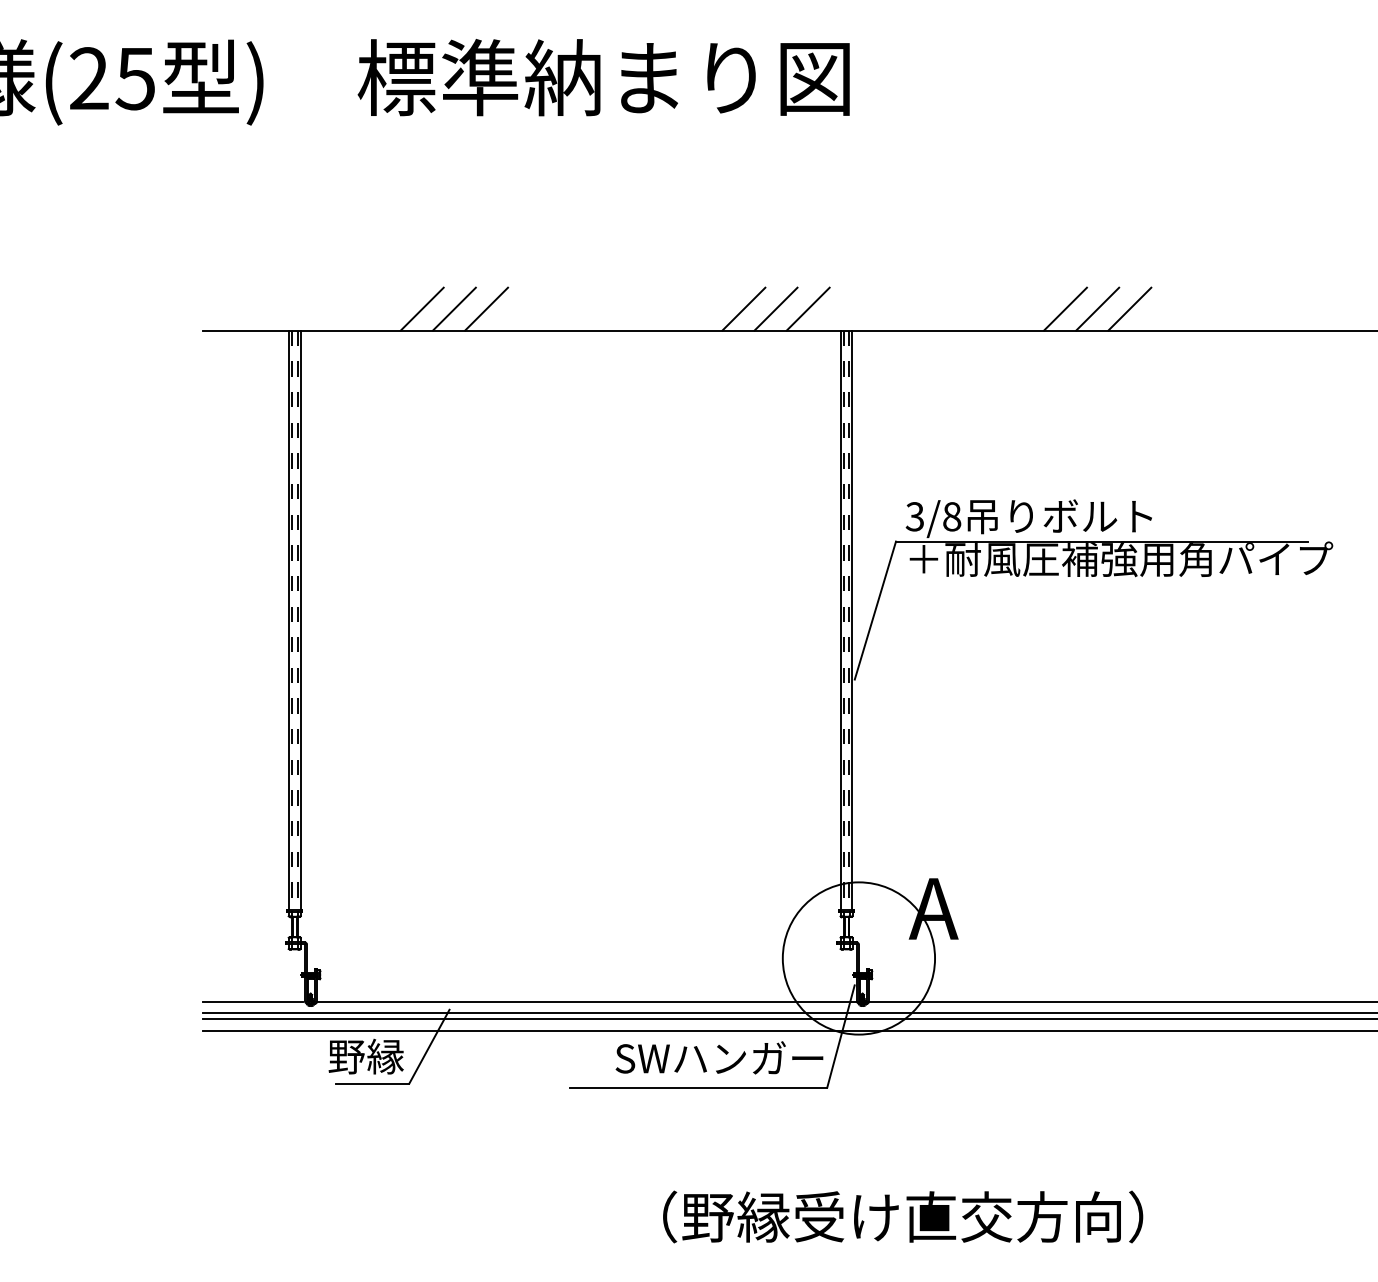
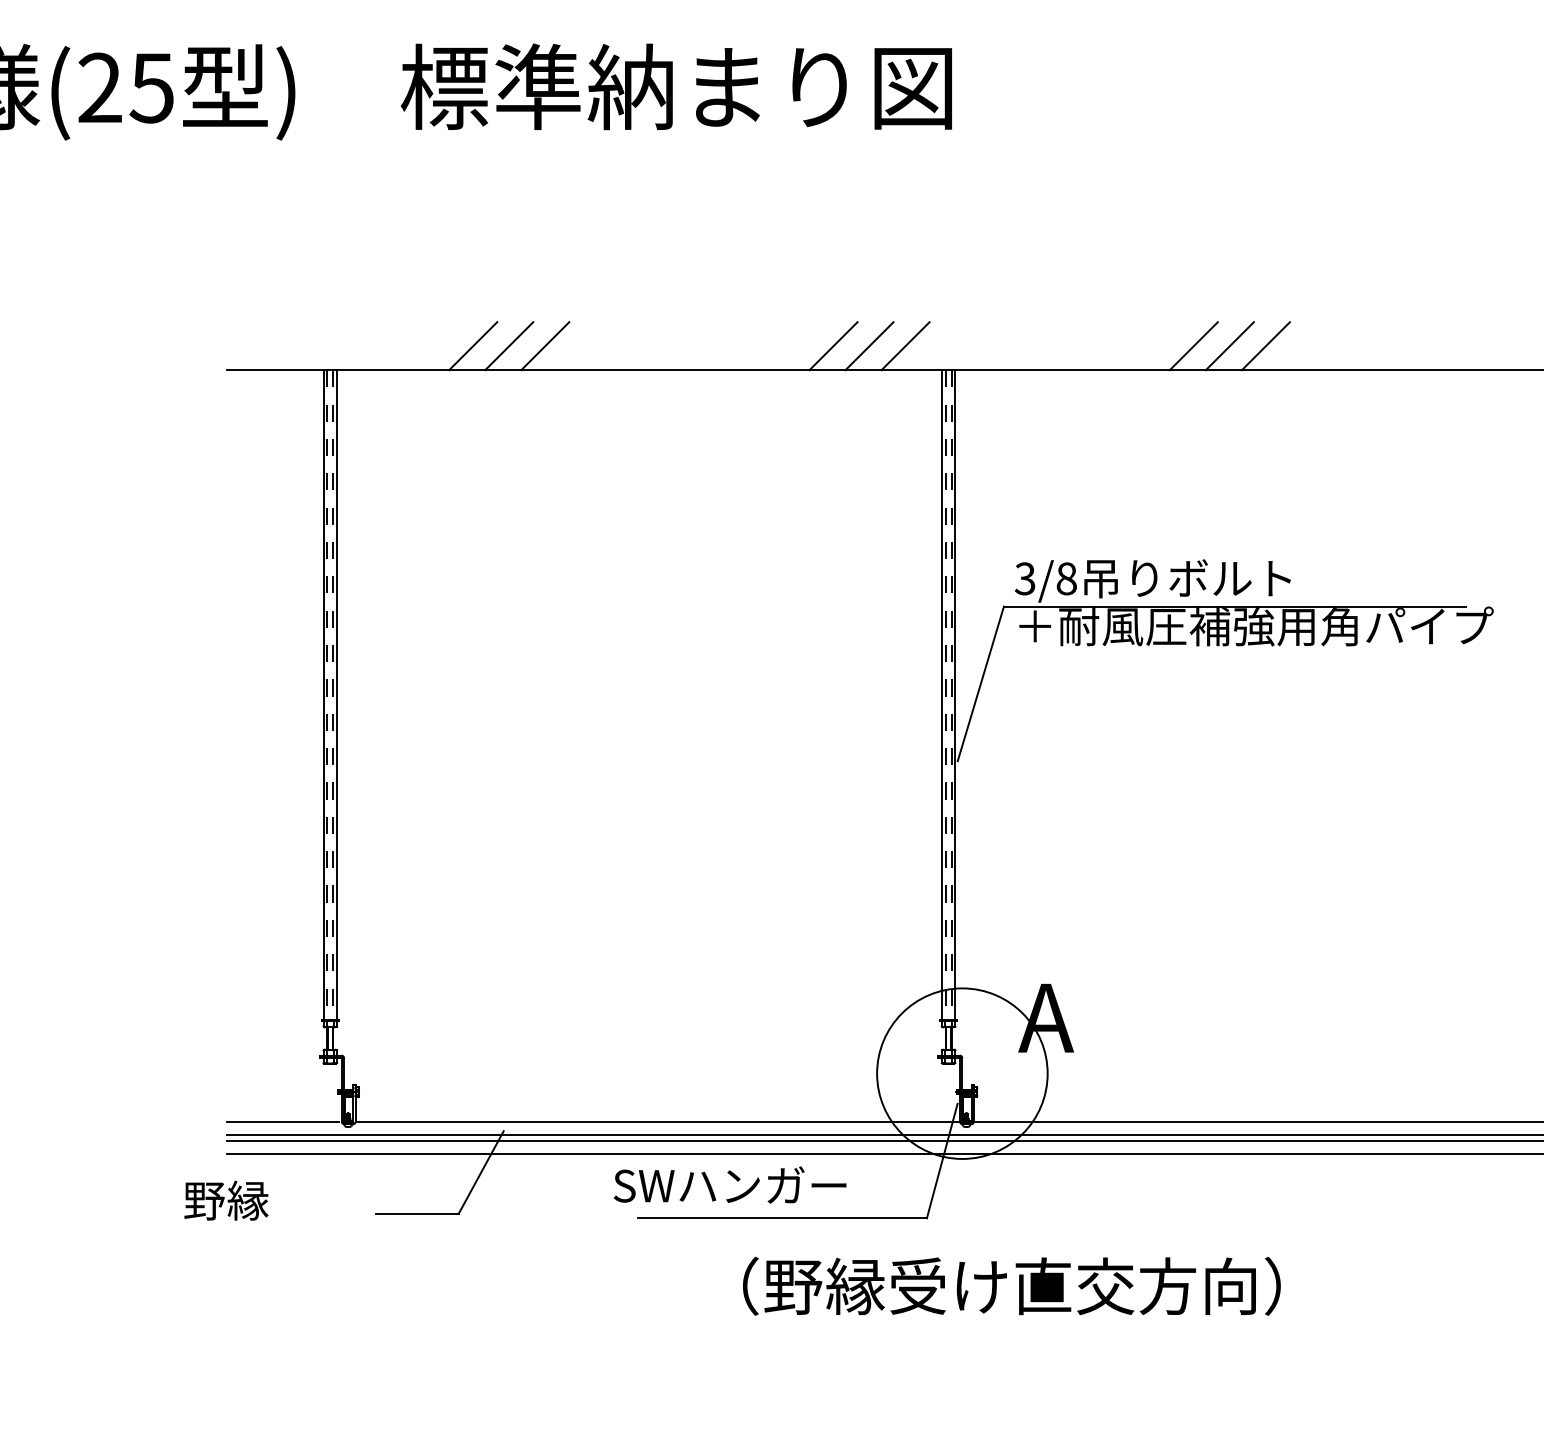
text: (366, 1056) -> (226, 1200), moved
text: (719, 1057) -> (730, 1184), moved
text: (902, 1216) -> (1011, 1285), moved

